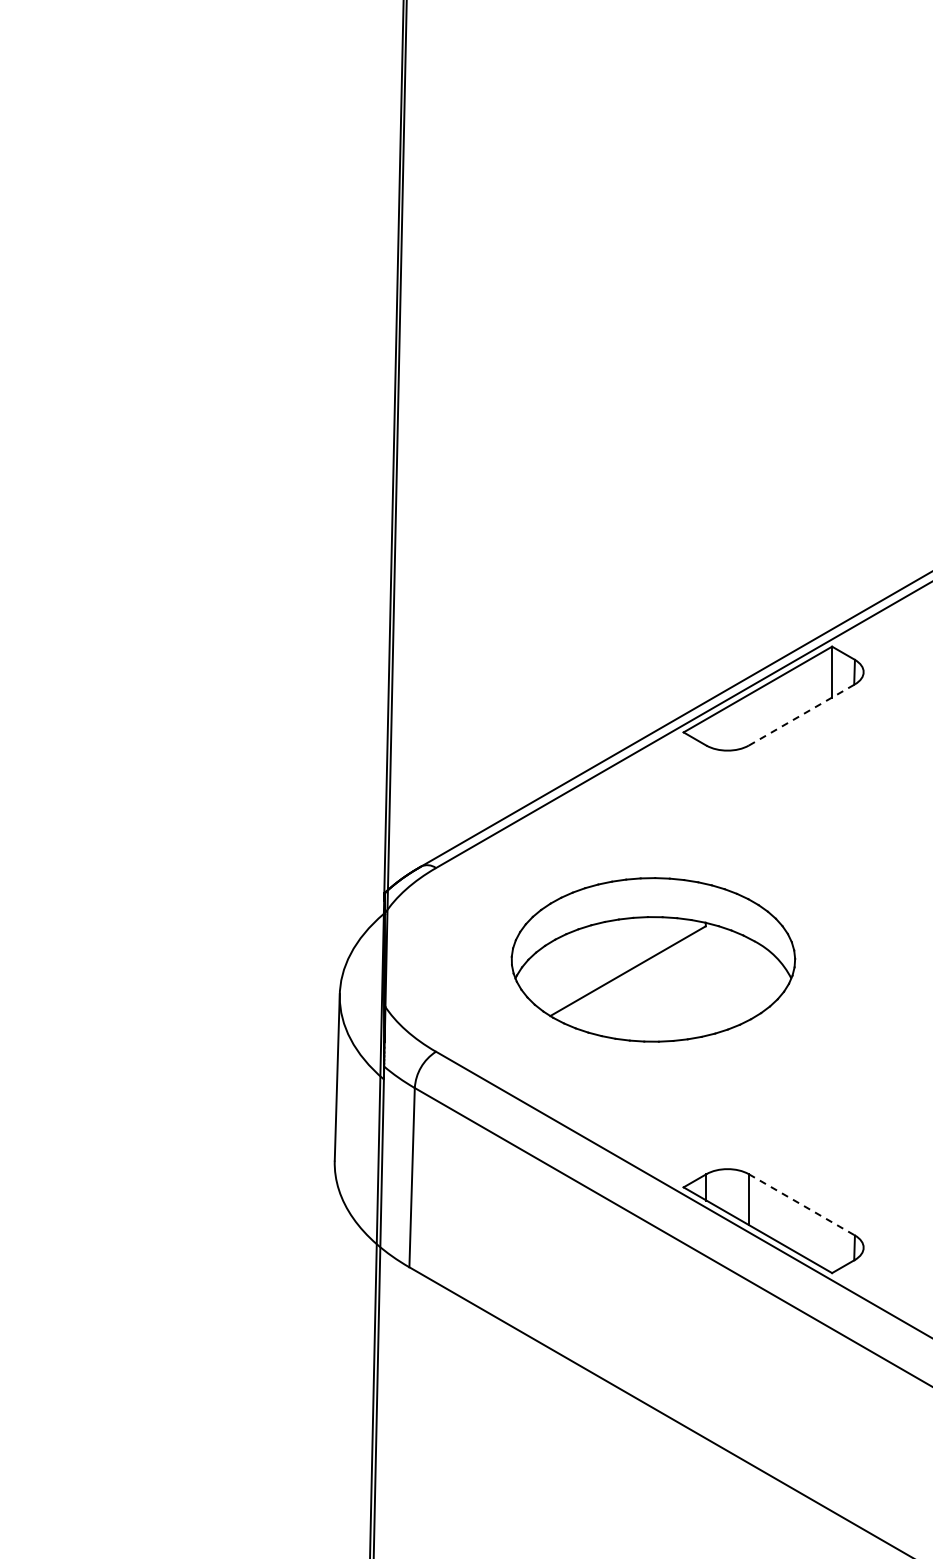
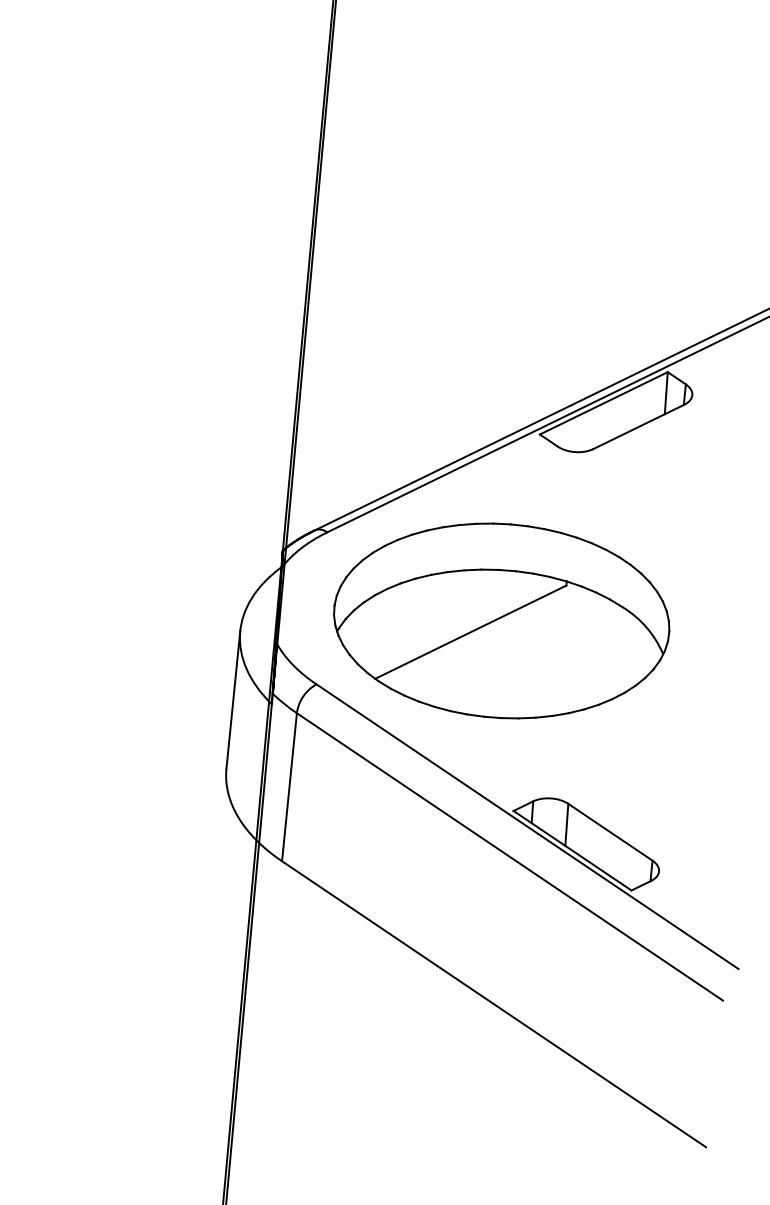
line: (802, 714) -> (639, 426), dashed -> solid
part: (653, 959) -> (501, 620), size x1.43
line: (802, 1205) -> (610, 832), dashed -> solid

